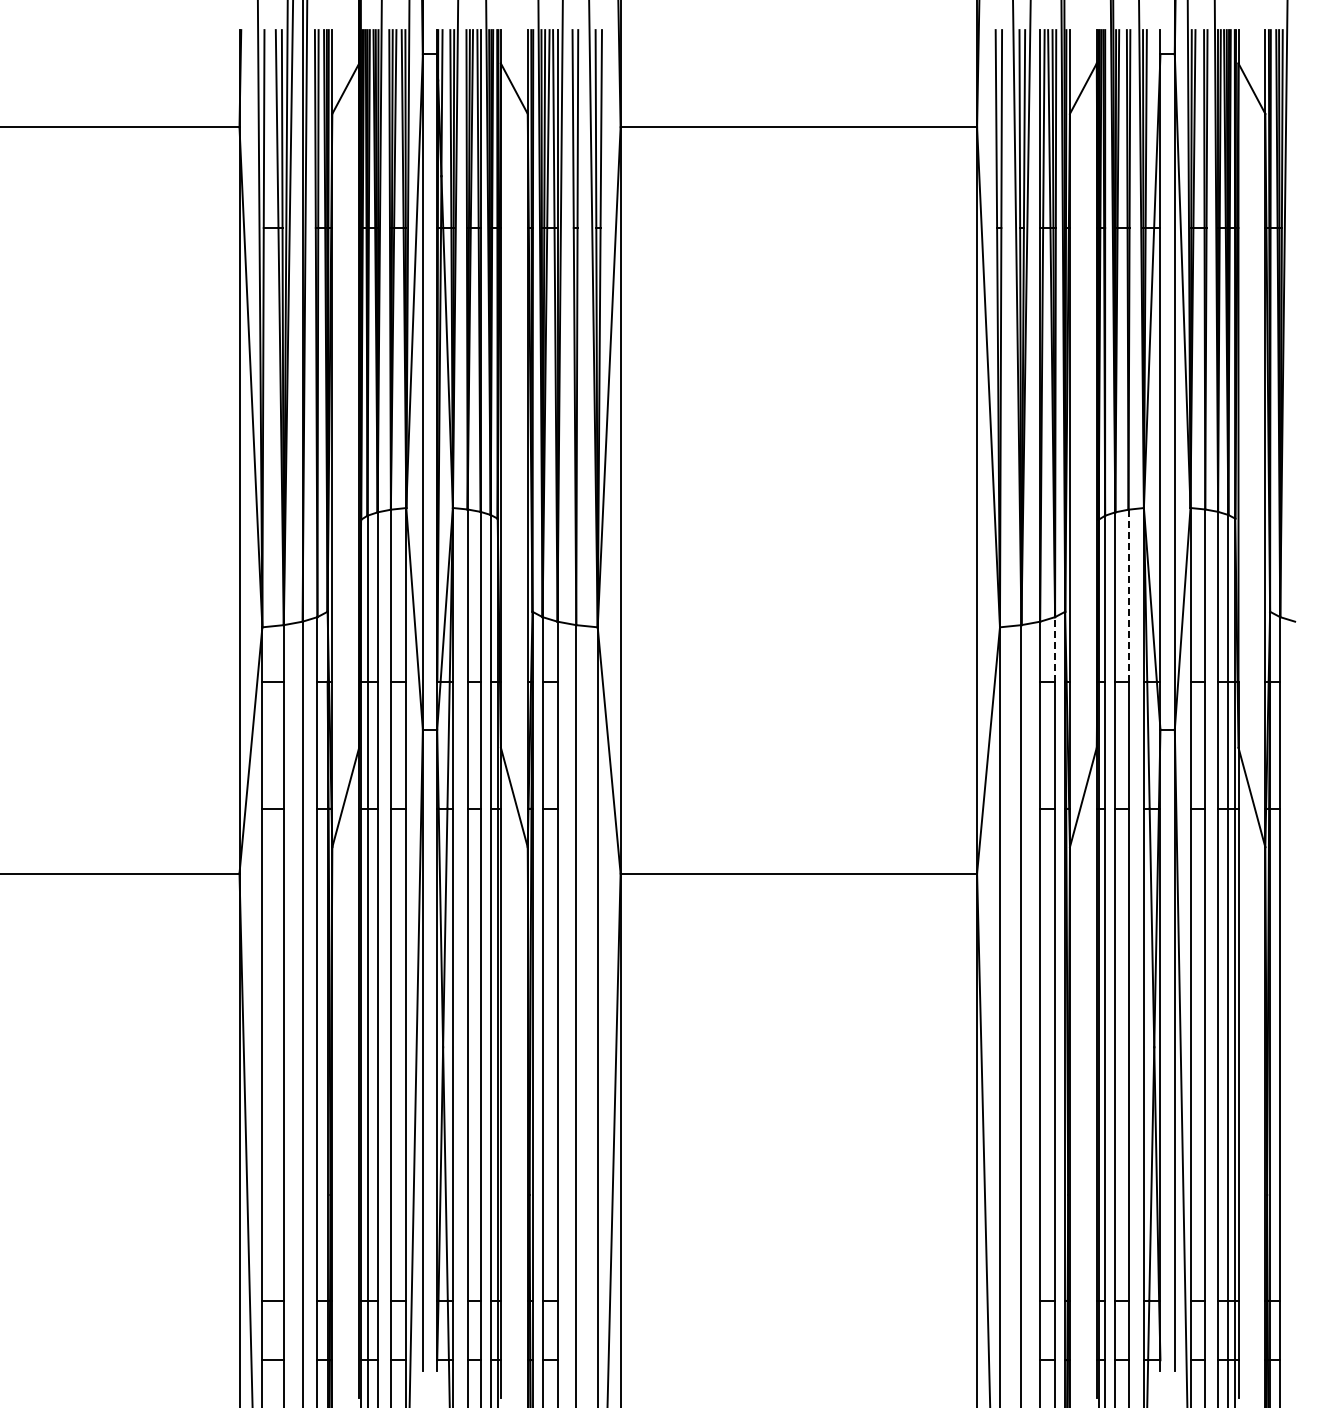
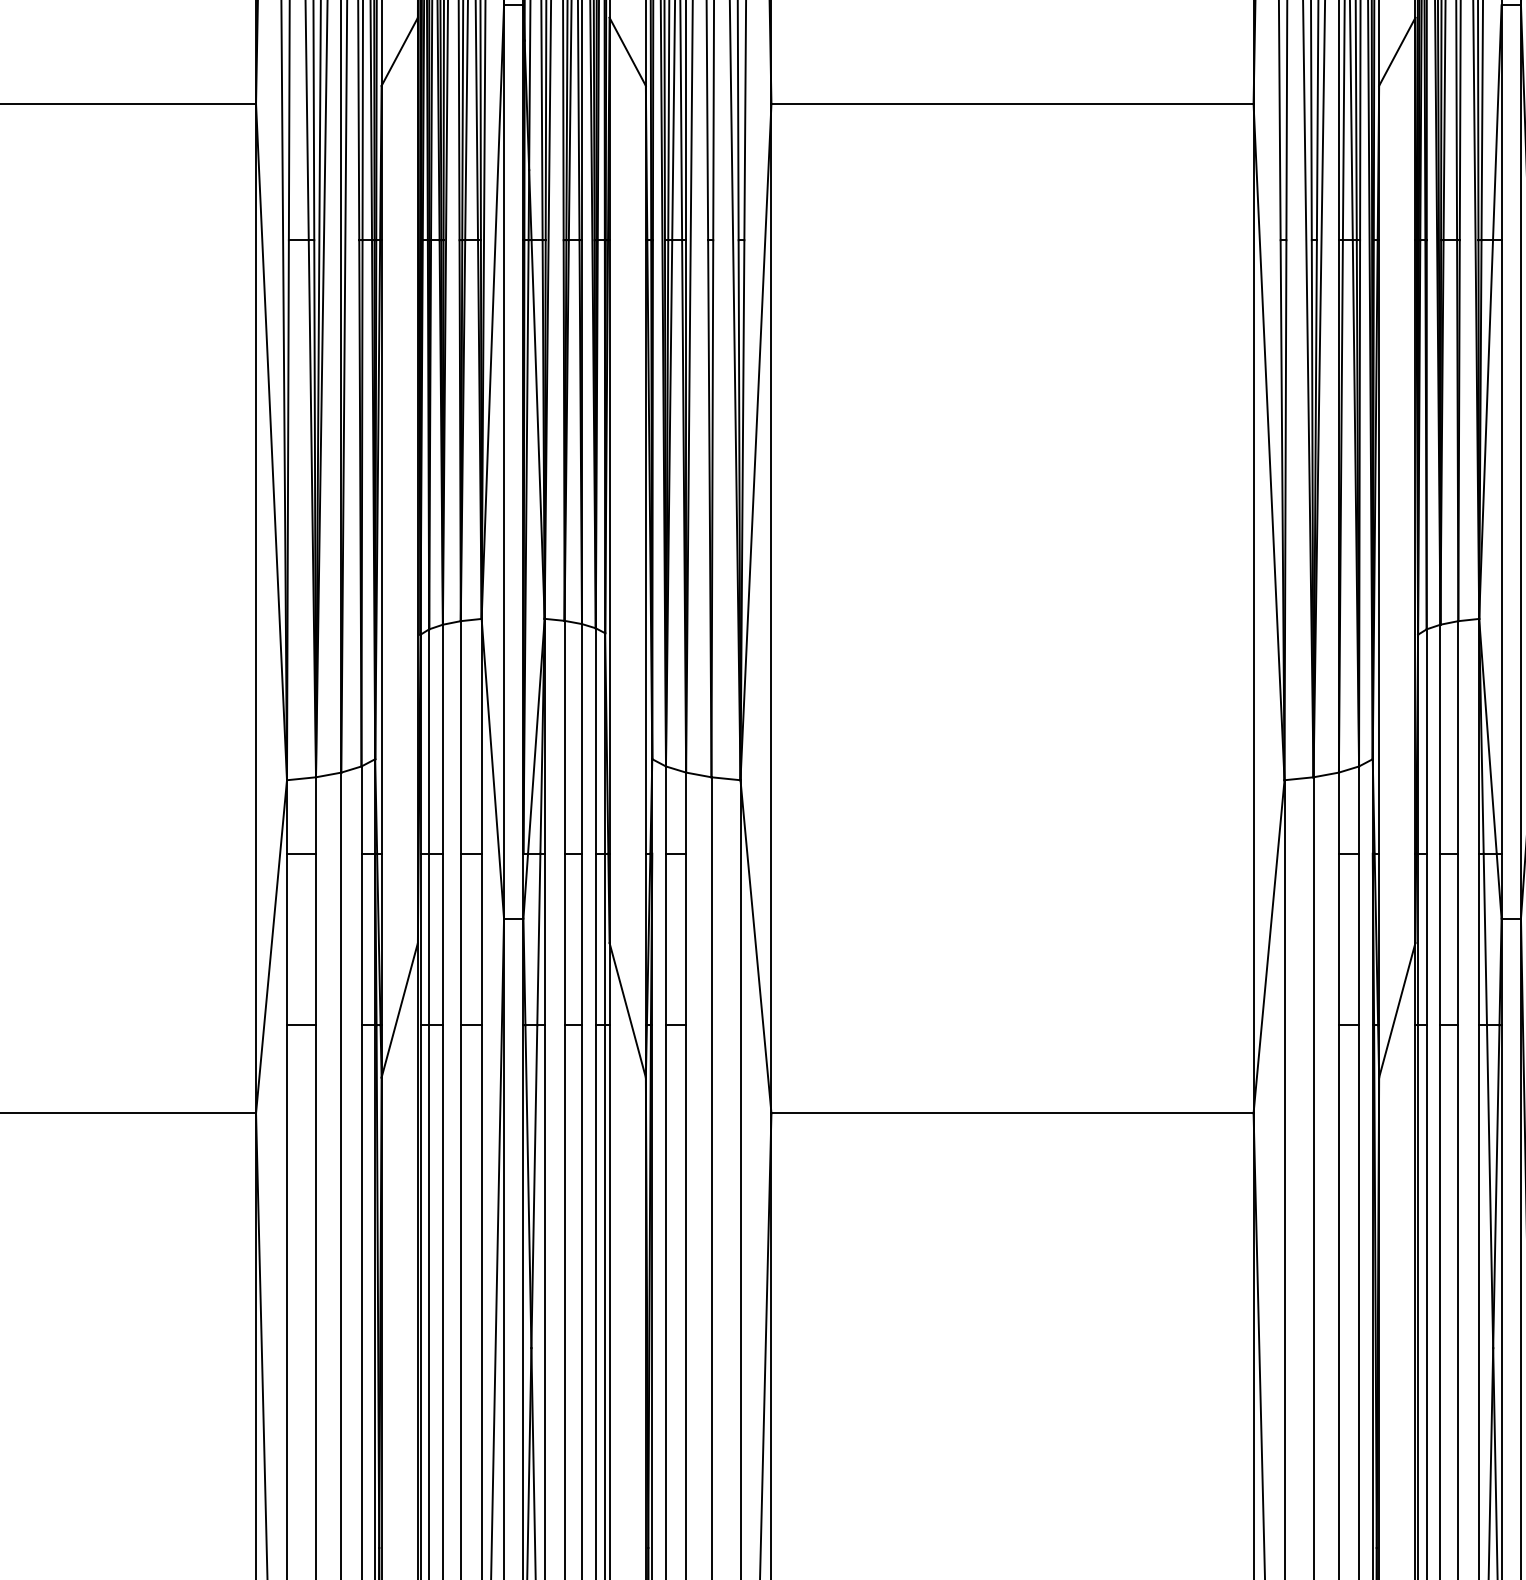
line: (1128, 595) -> (1458, 737), dashed -> solid
line: (1055, 648) -> (1359, 808), dashed -> solid

